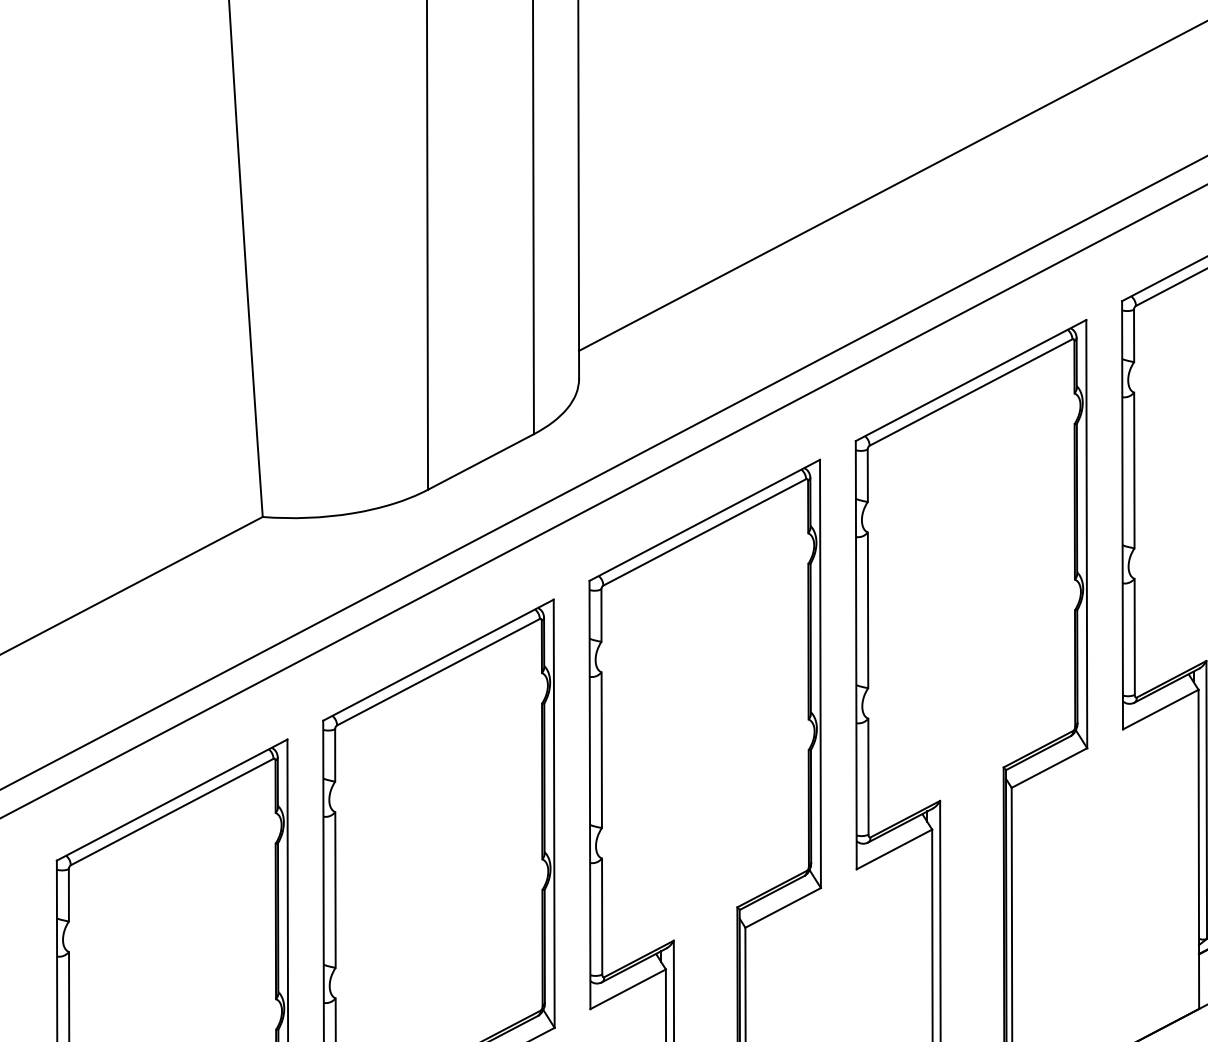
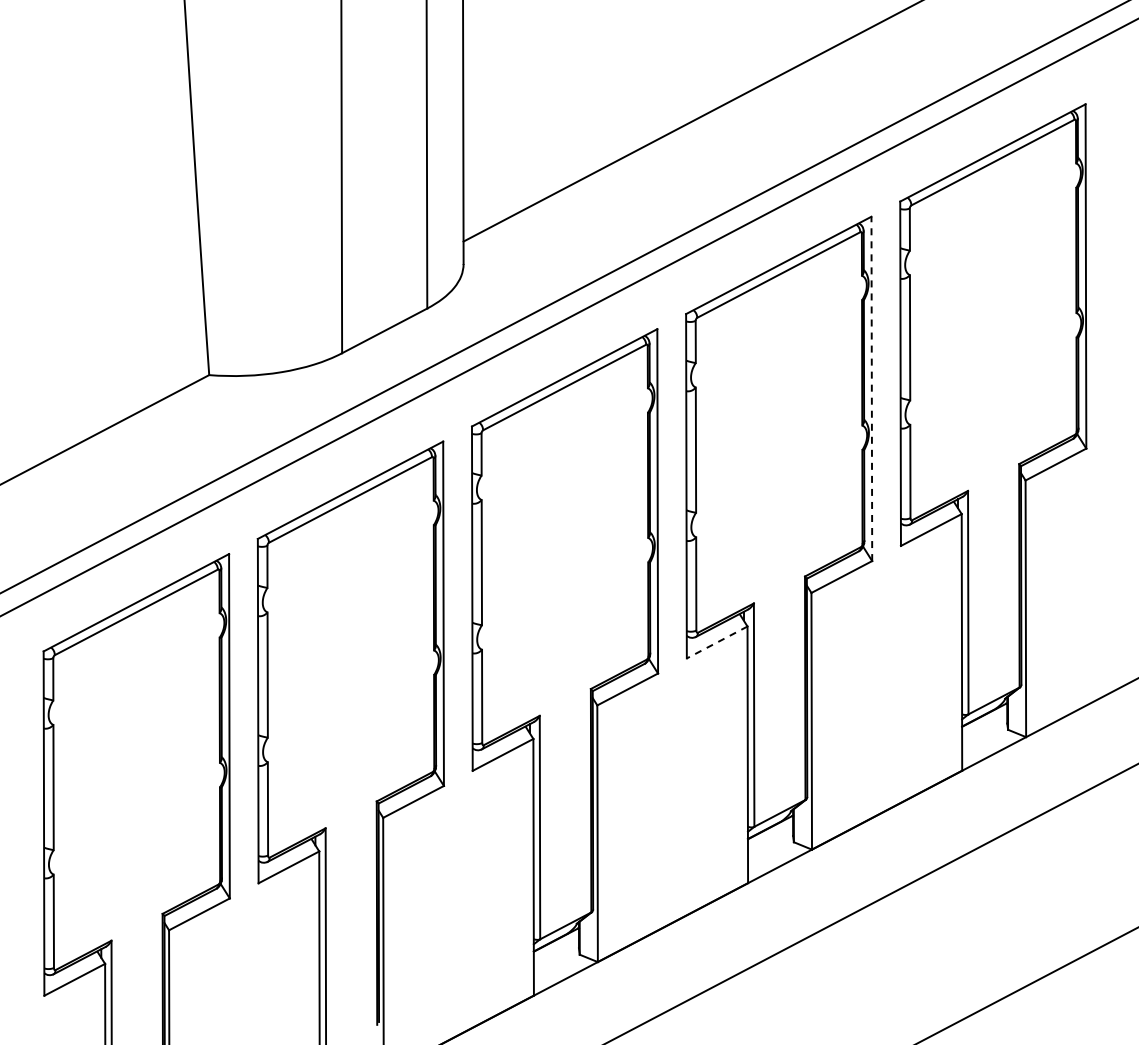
line: (1086, 533) -> (871, 388), solid -> dashed
line: (893, 849) -> (716, 642), solid -> dashed

